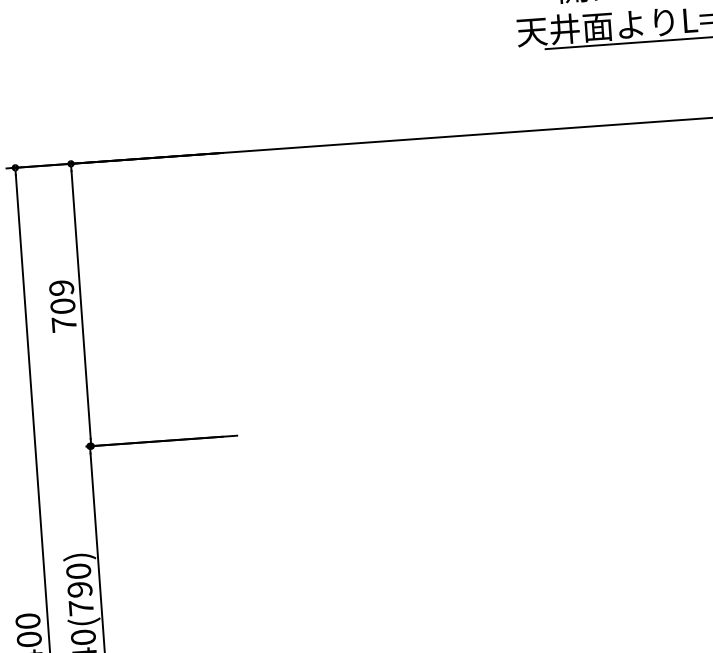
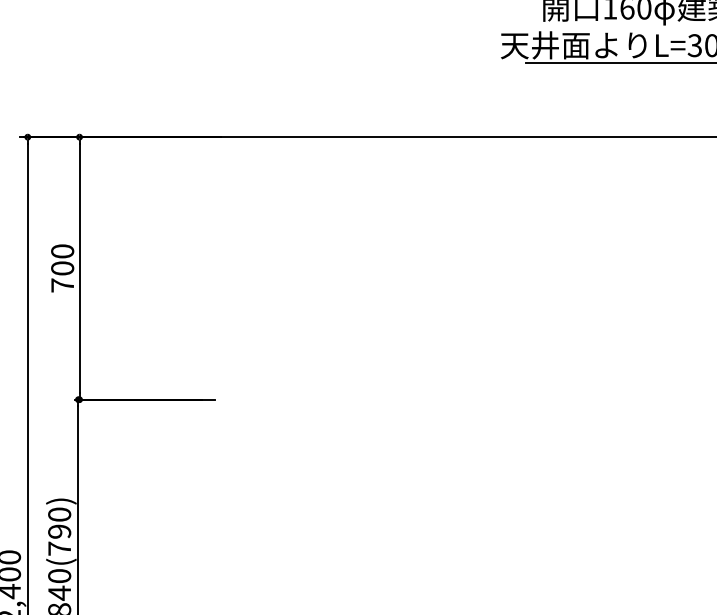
text: (61, 288) -> (62, 251), 709 -> 700

